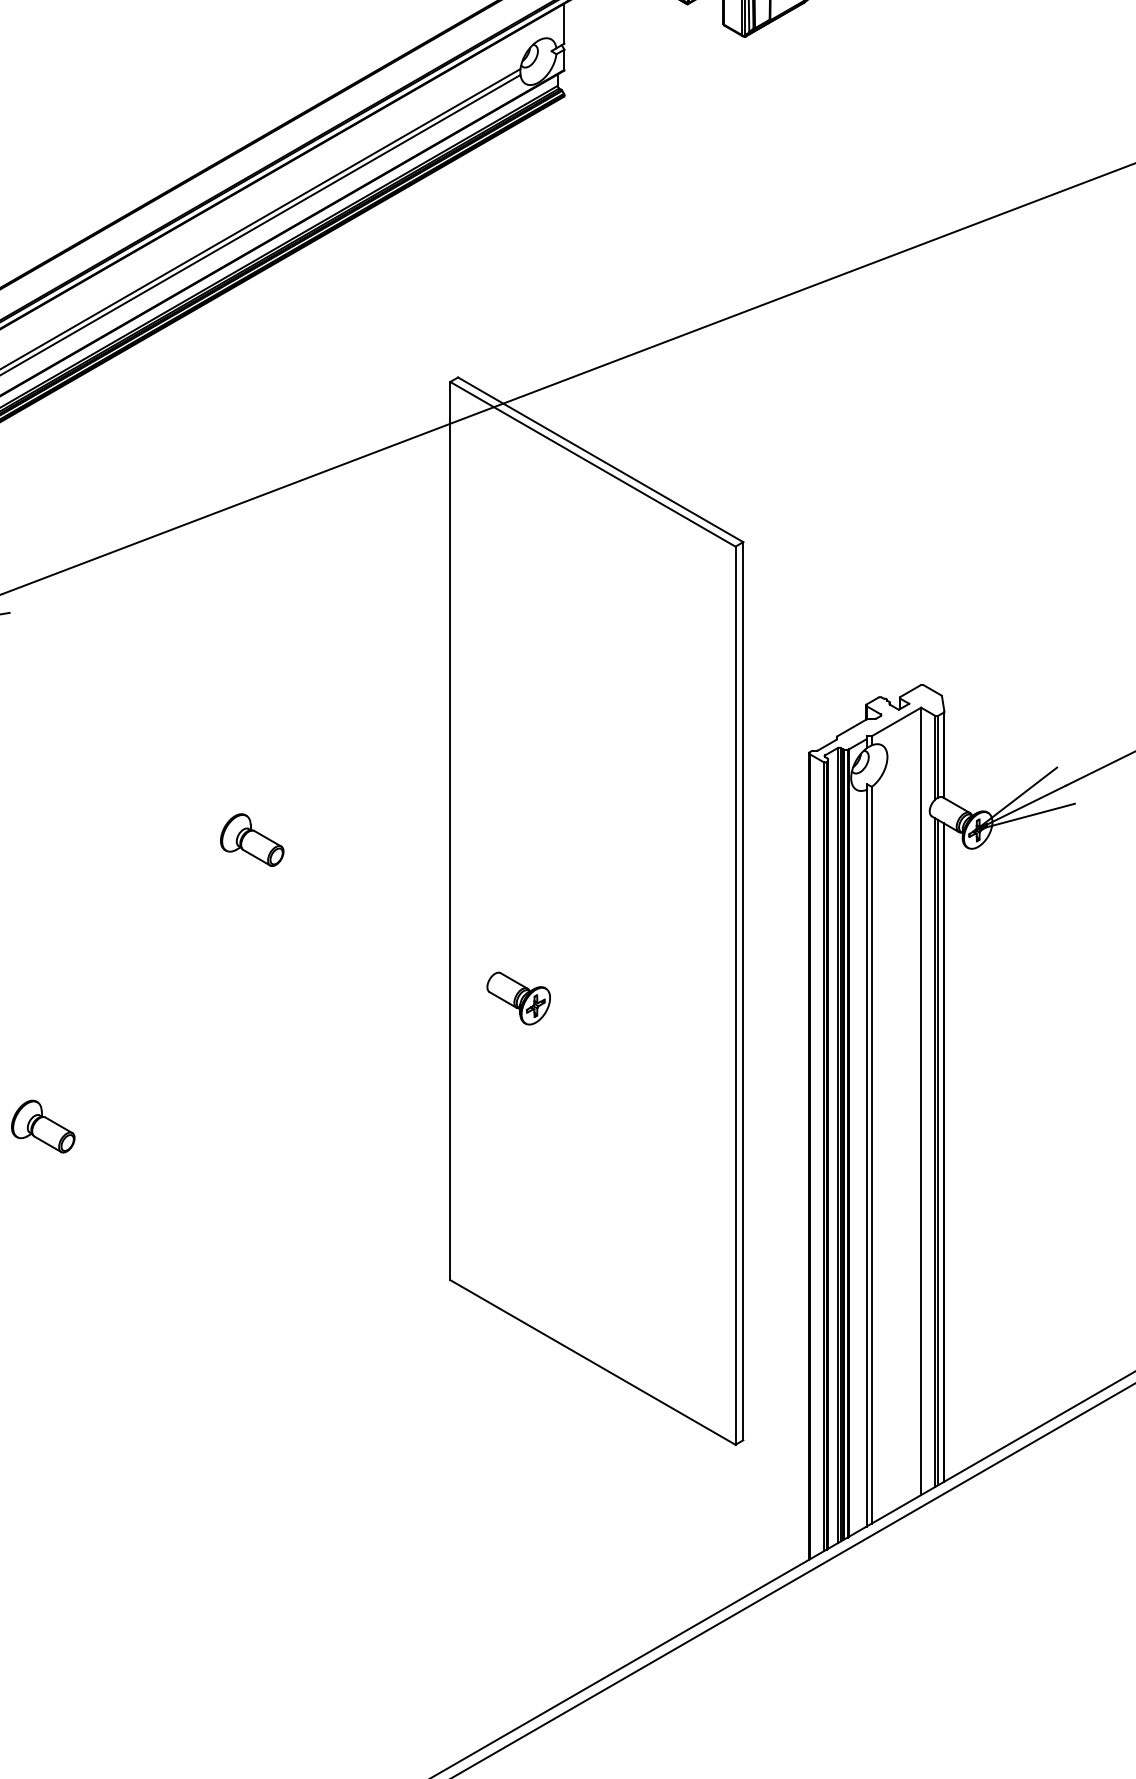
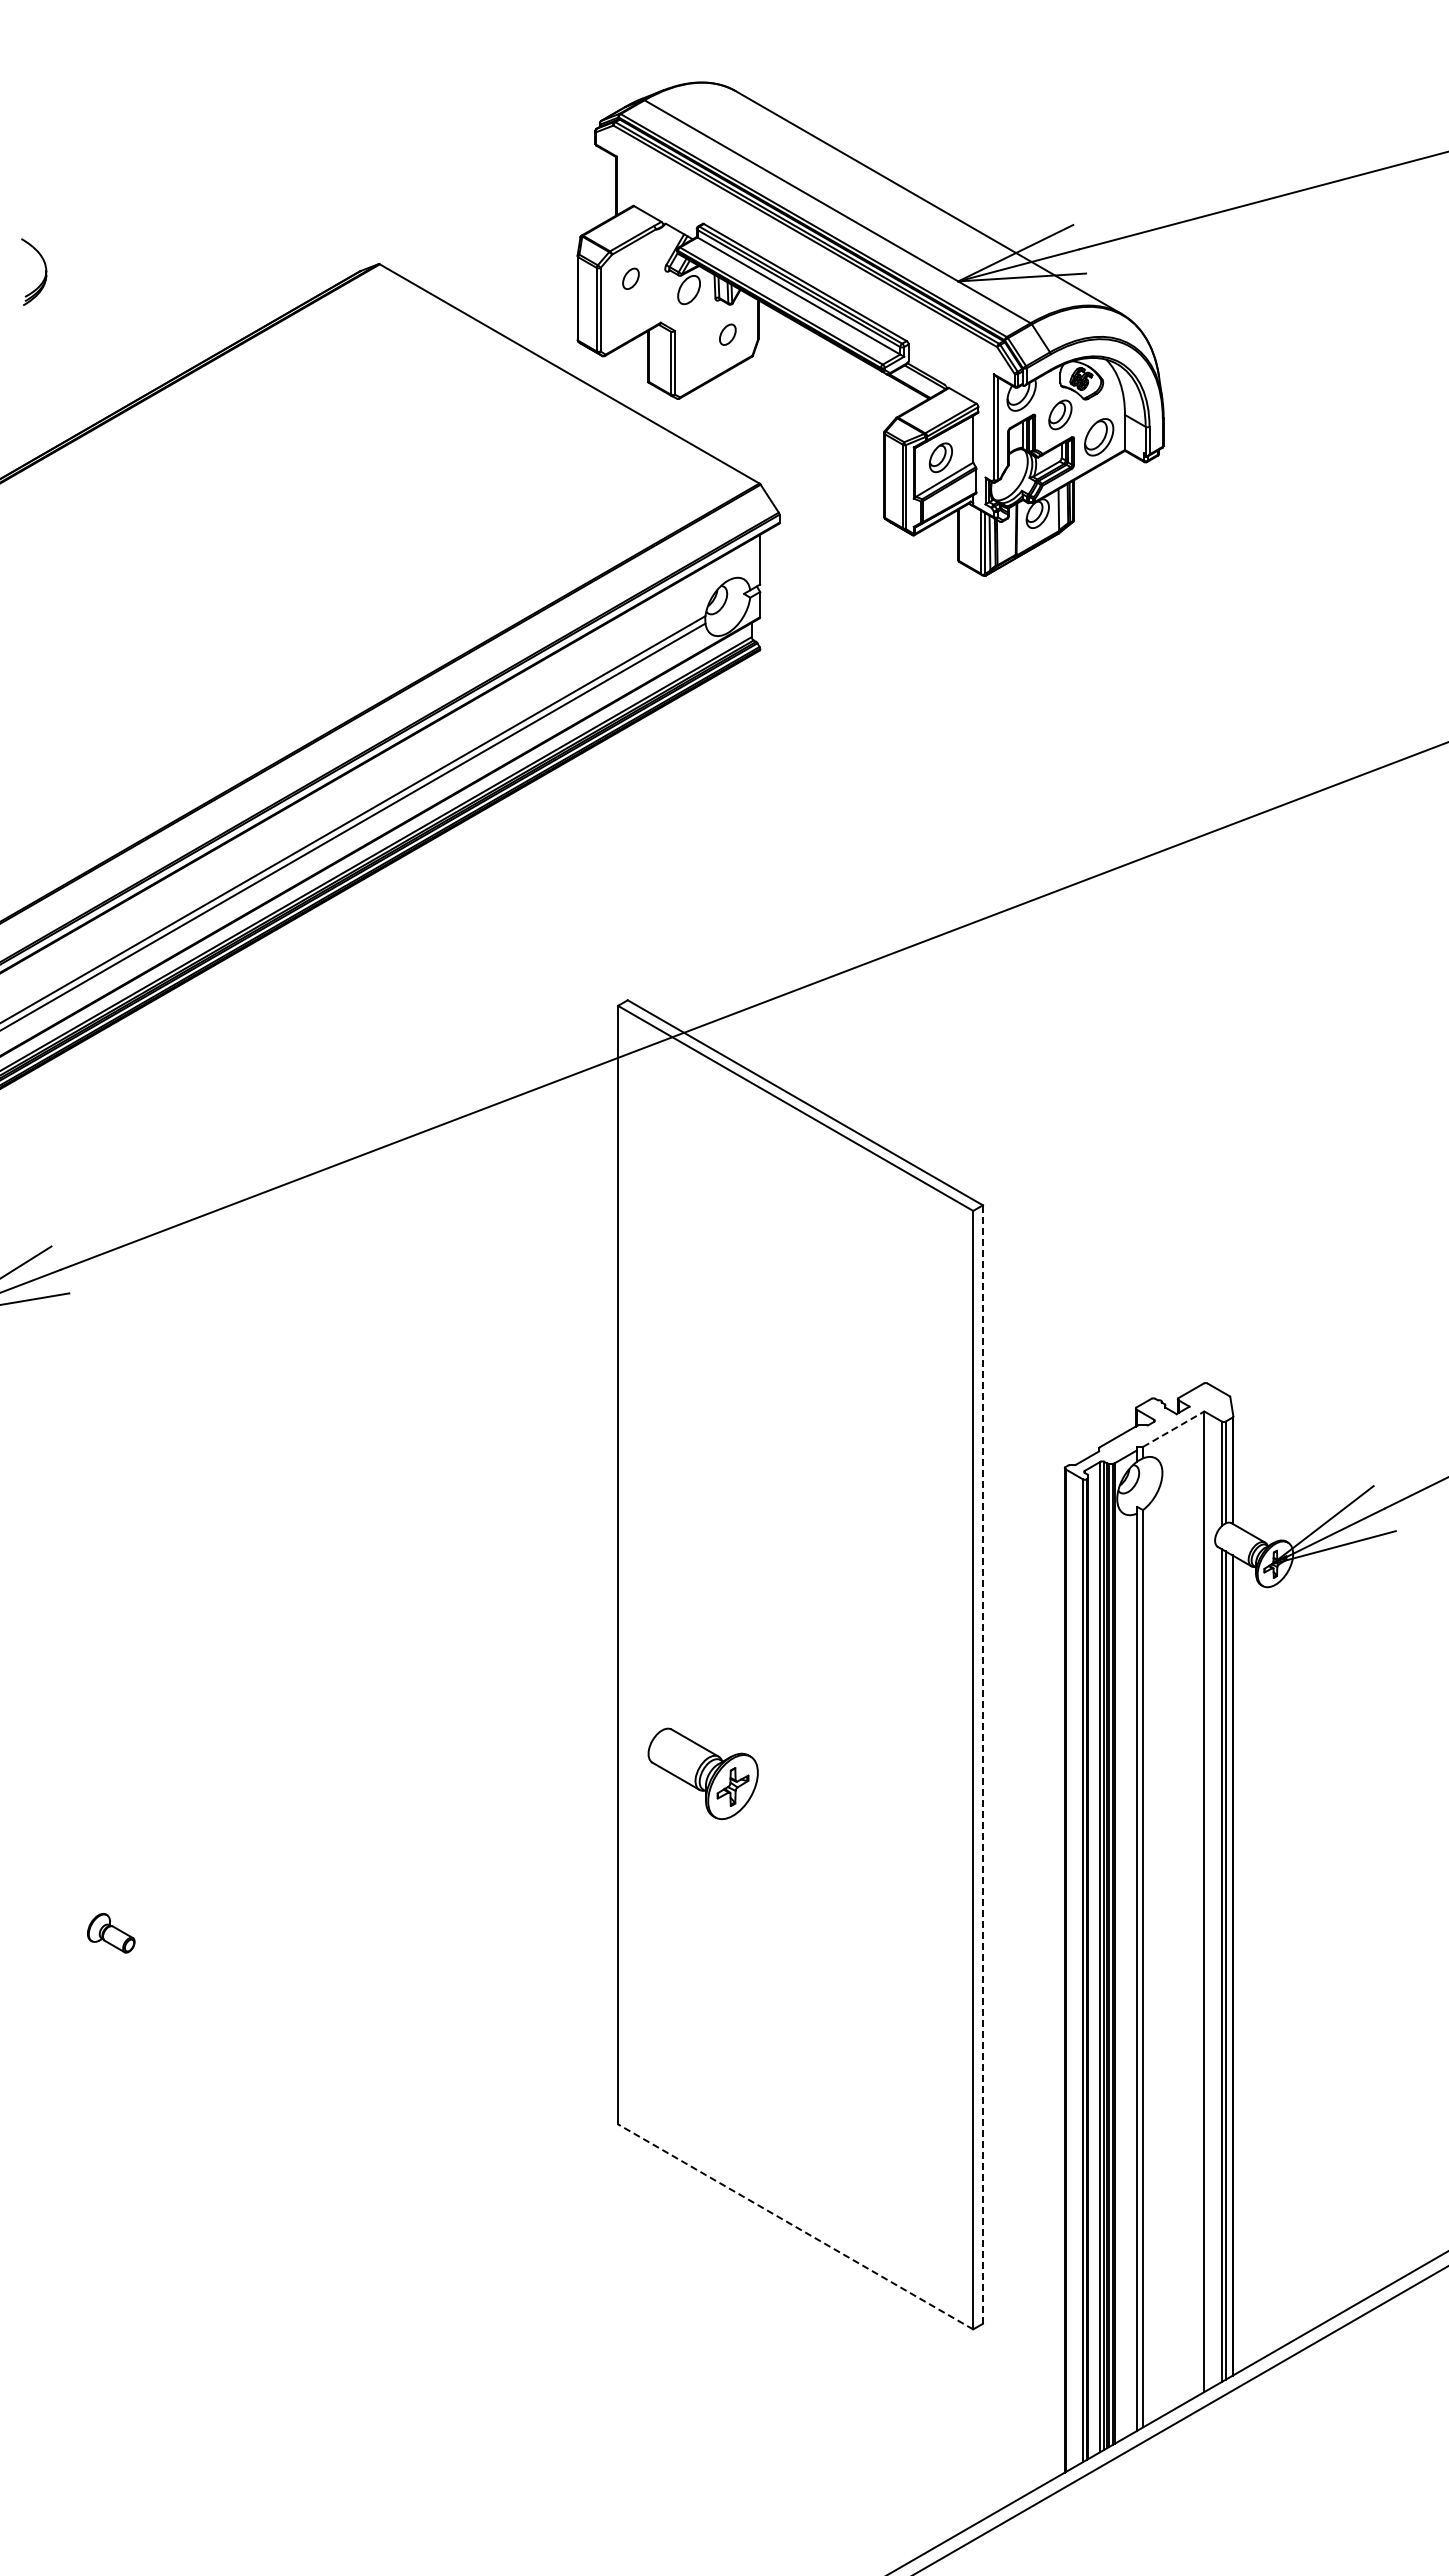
line: (897, 721) -> (1174, 1428), solid -> dashed
part: (252, 840) -> (371, 1576), removed
line: (742, 991) -> (982, 1764), solid -> dashed
part: (518, 998) -> (703, 1773), size x1.4
part: (43, 1126) -> (111, 1933), size x0.6
line: (592, 1362) -> (795, 2226), solid -> dashed

